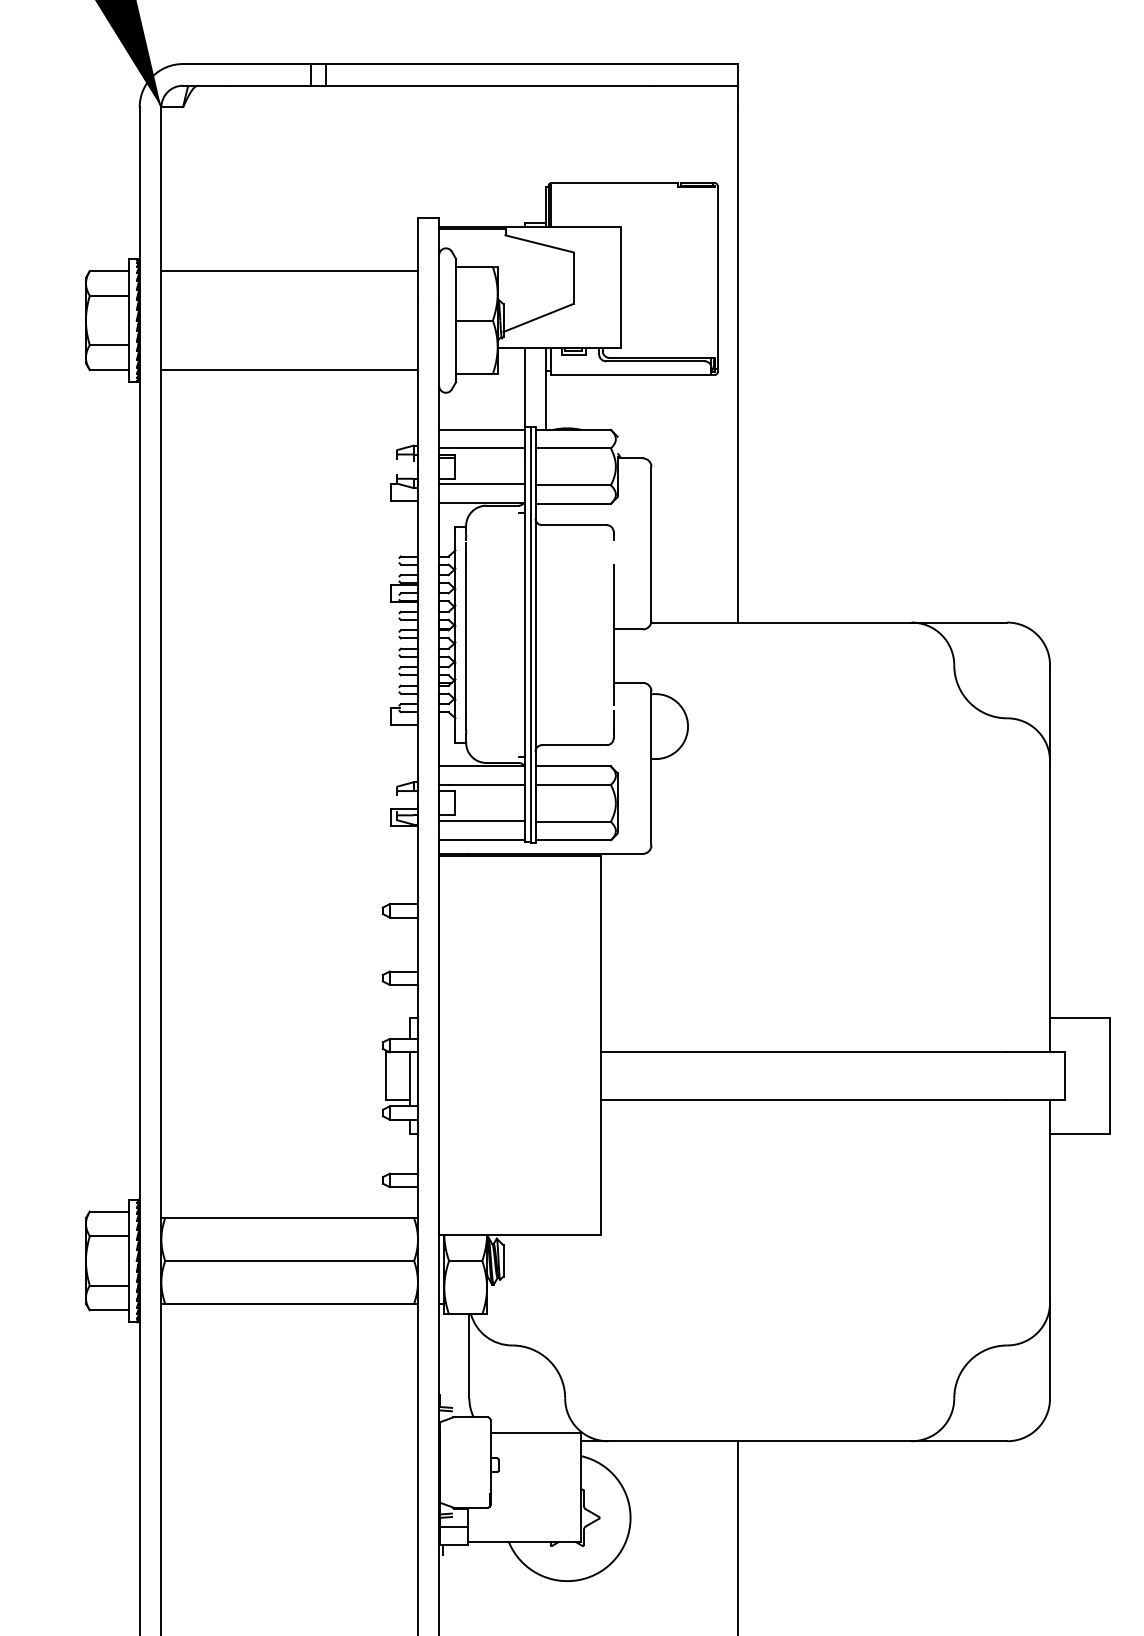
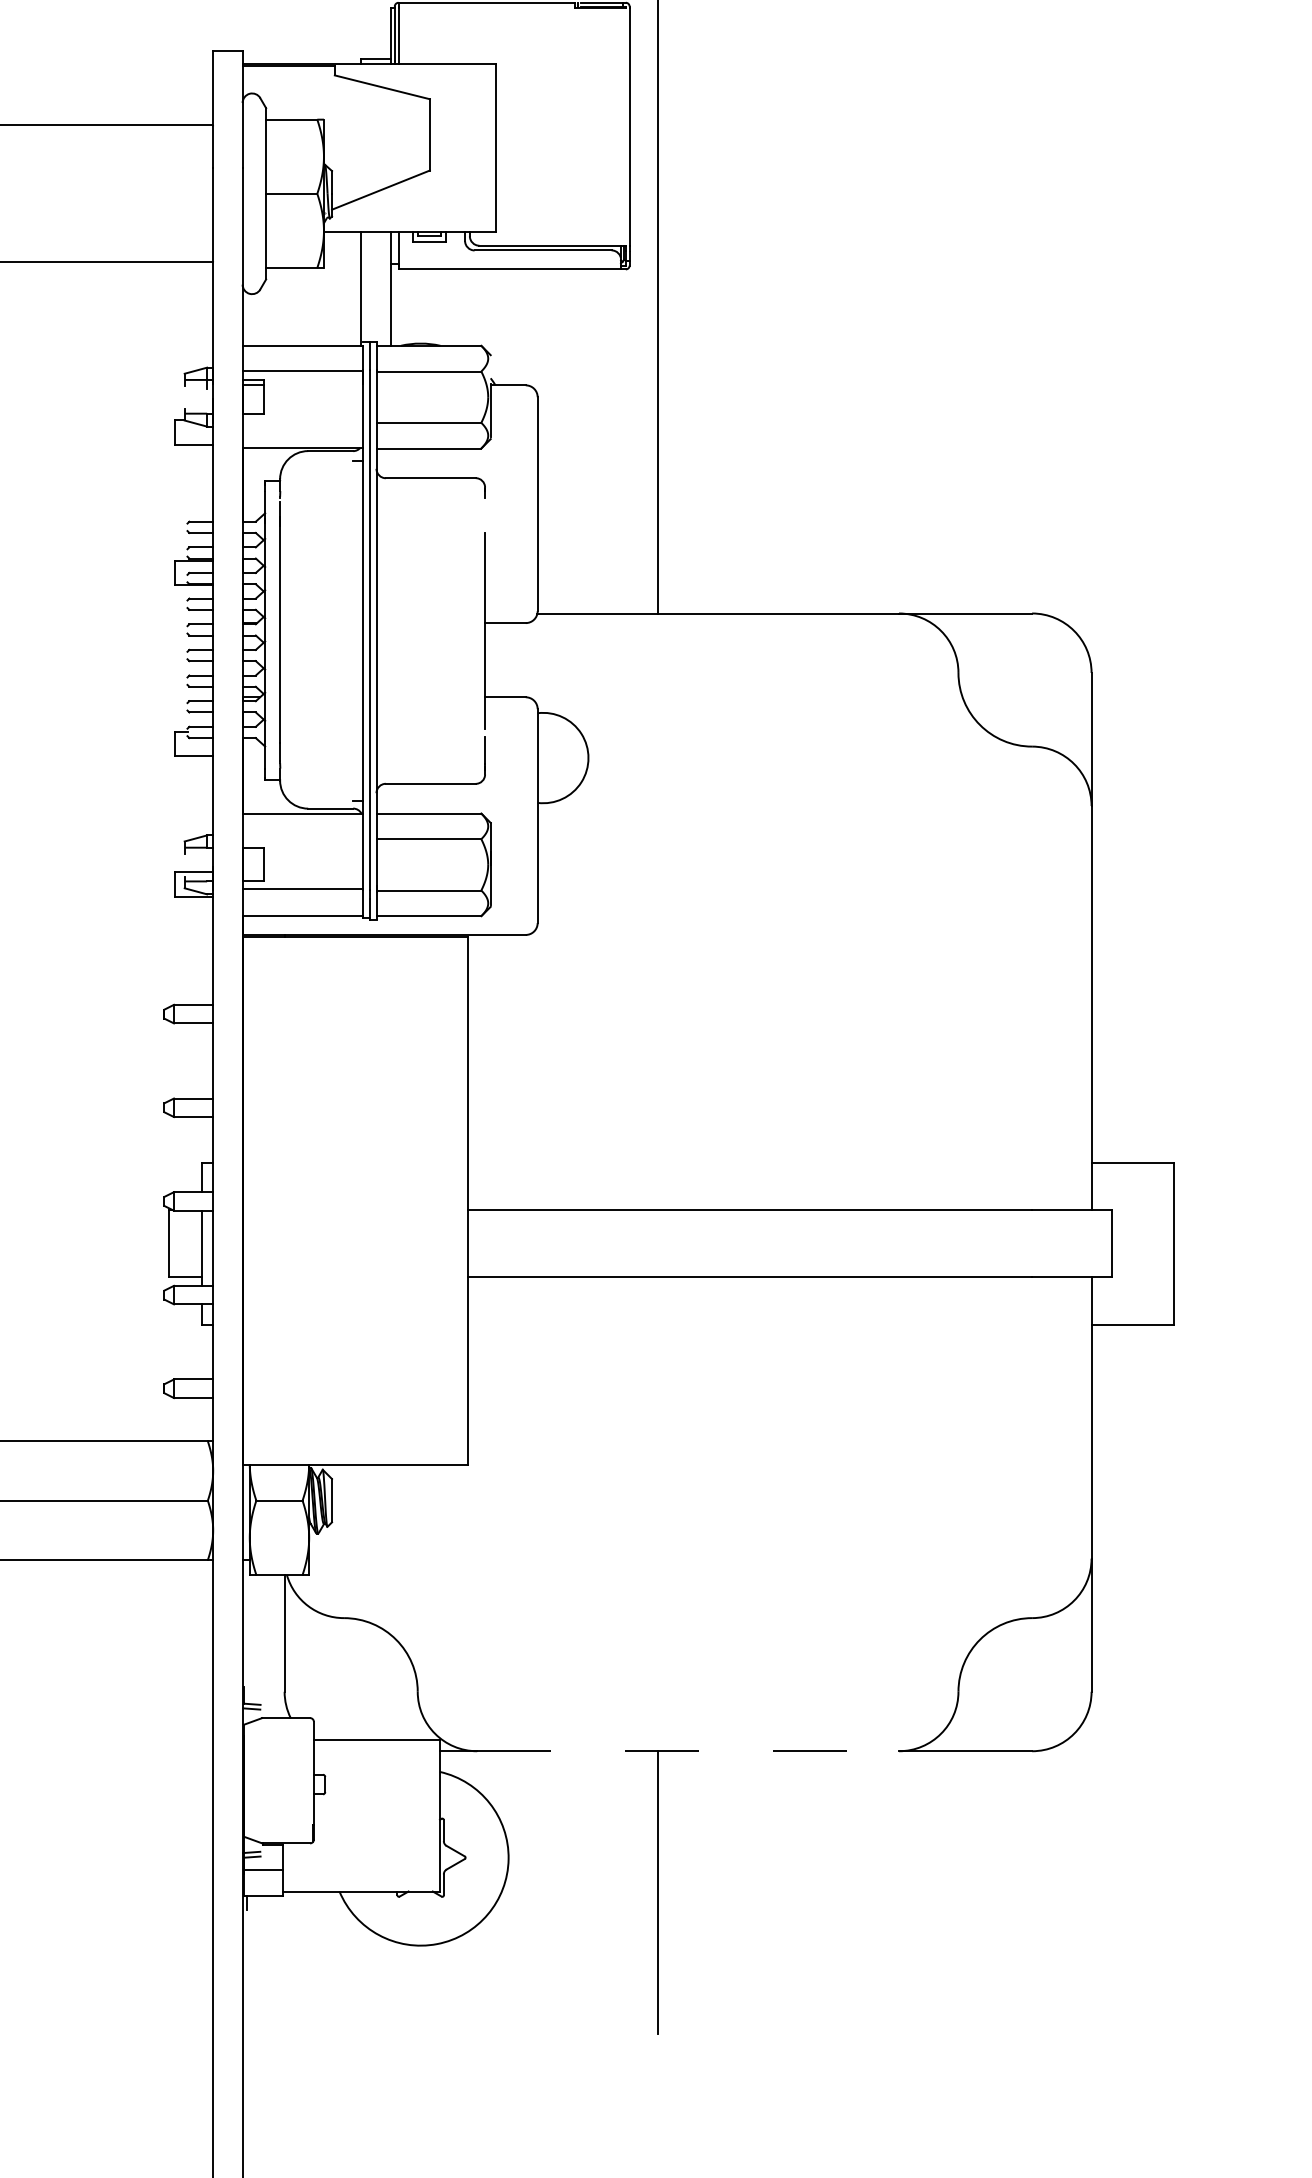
line: (482, 484) -> (302, 421), removed
line: (482, 784) -> (302, 838), removed
line: (759, 1441) -> (687, 1751), solid -> dashed

